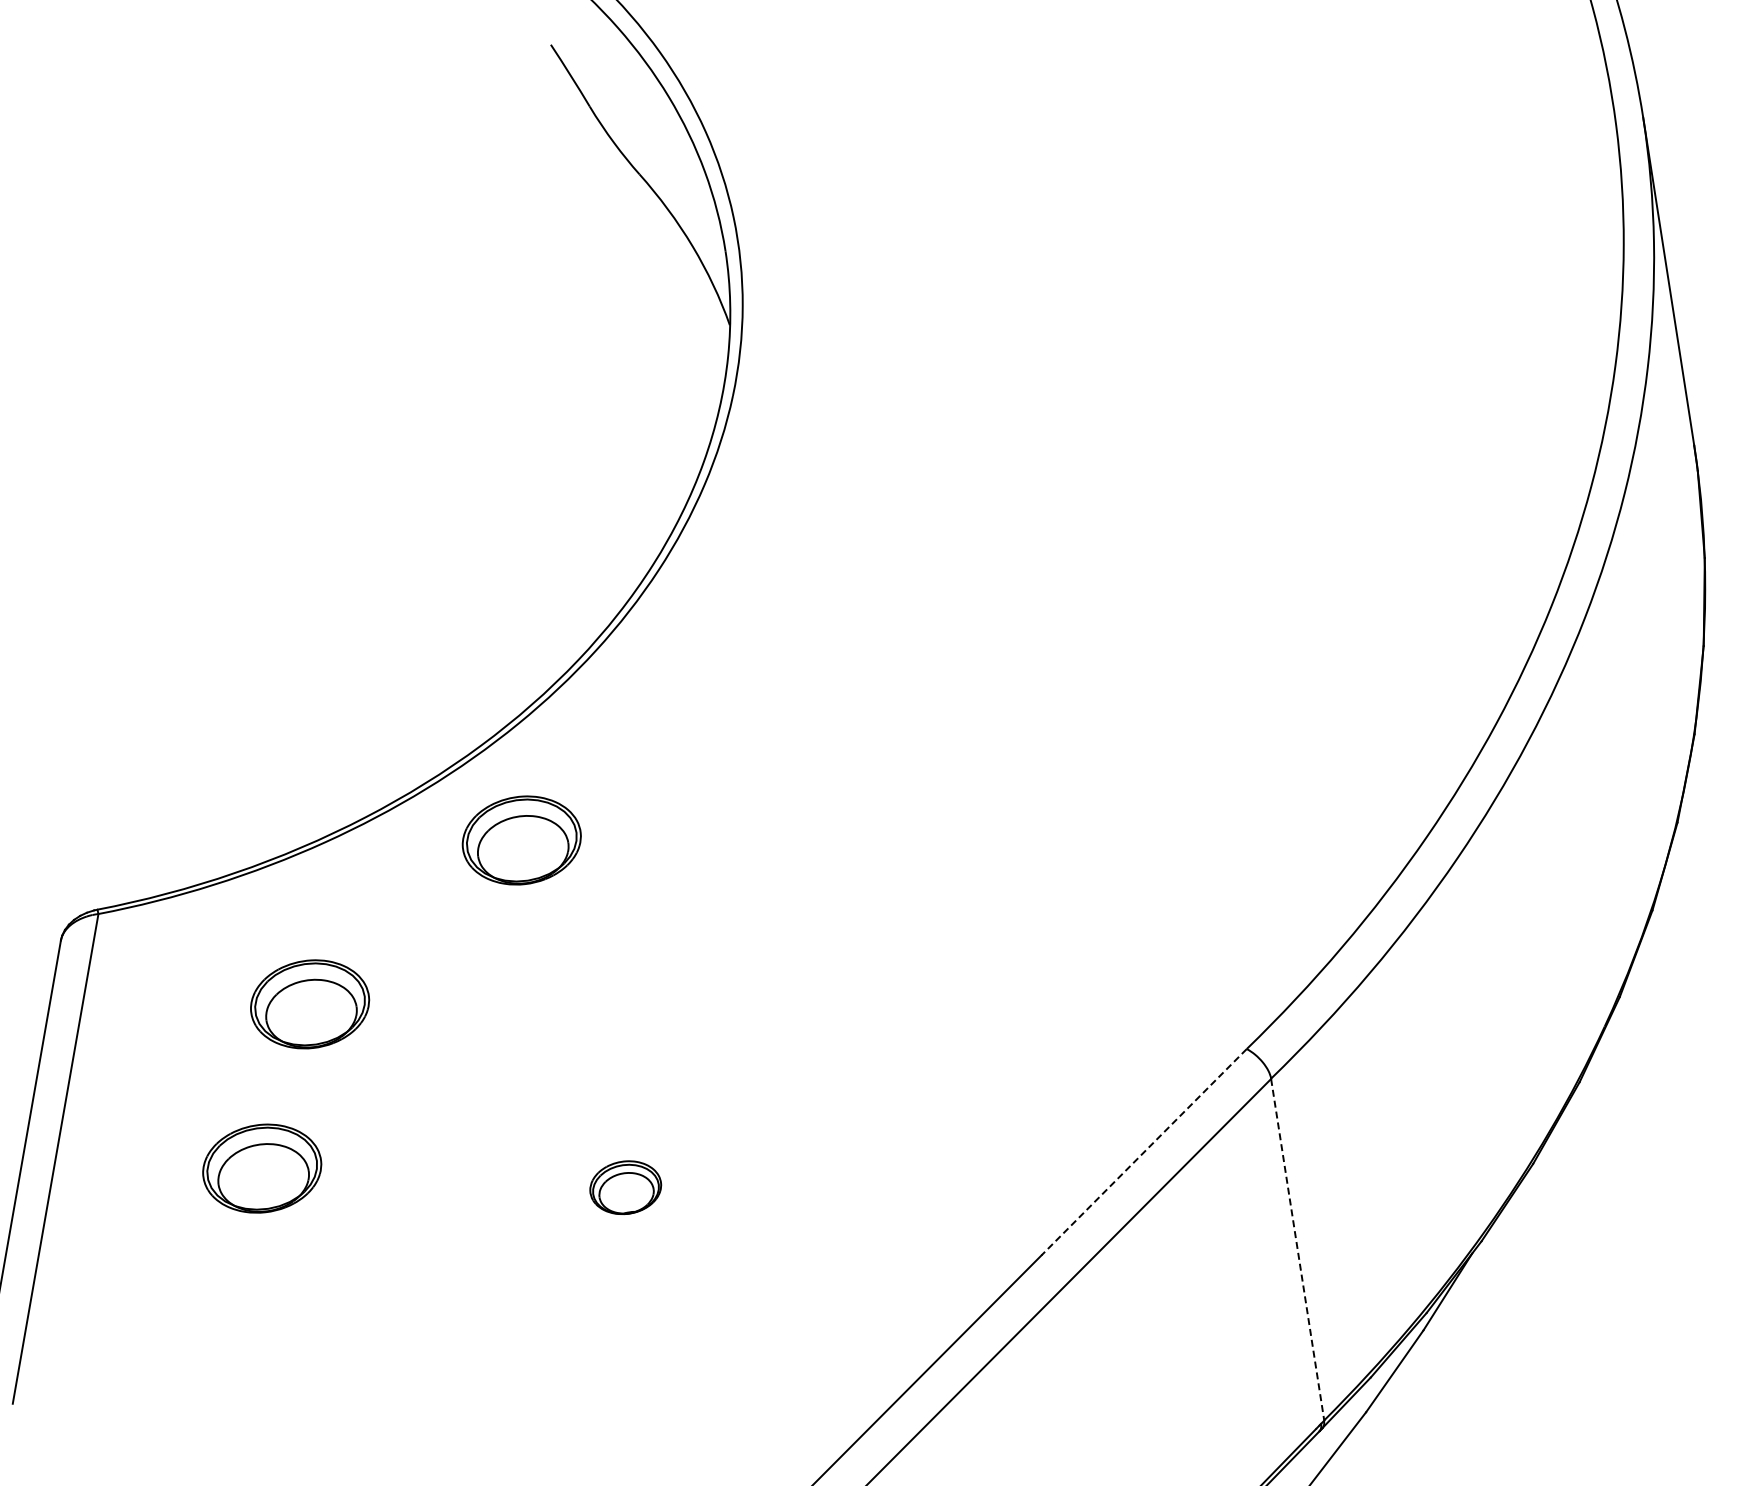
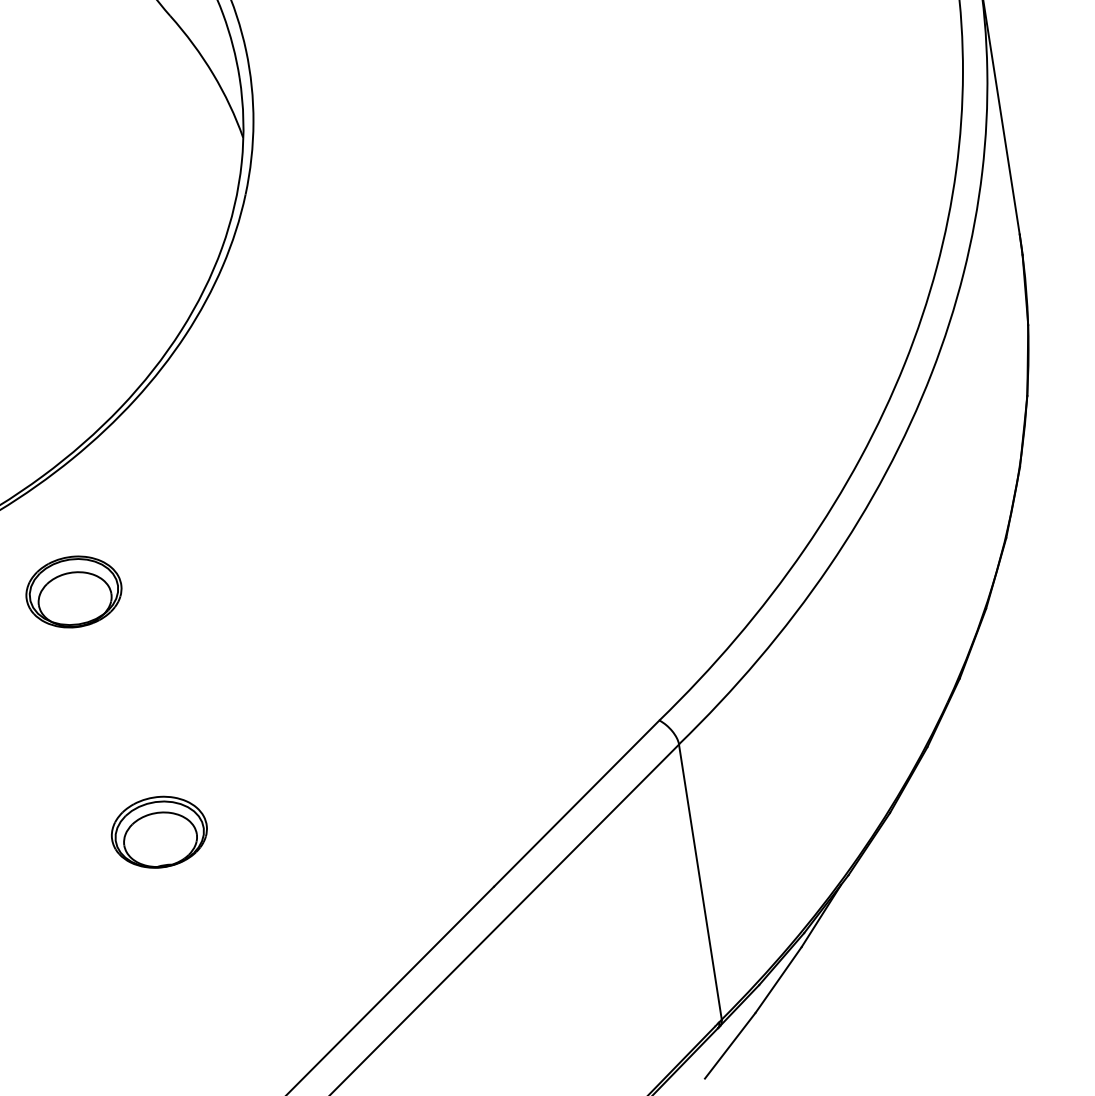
part: (521, 840) -> (73, 592), moved
line: (1144, 1152) -> (577, 803), dashed -> solid
part: (625, 1187) -> (159, 831), size x1.67
line: (1297, 1249) -> (700, 881), dashed -> solid

